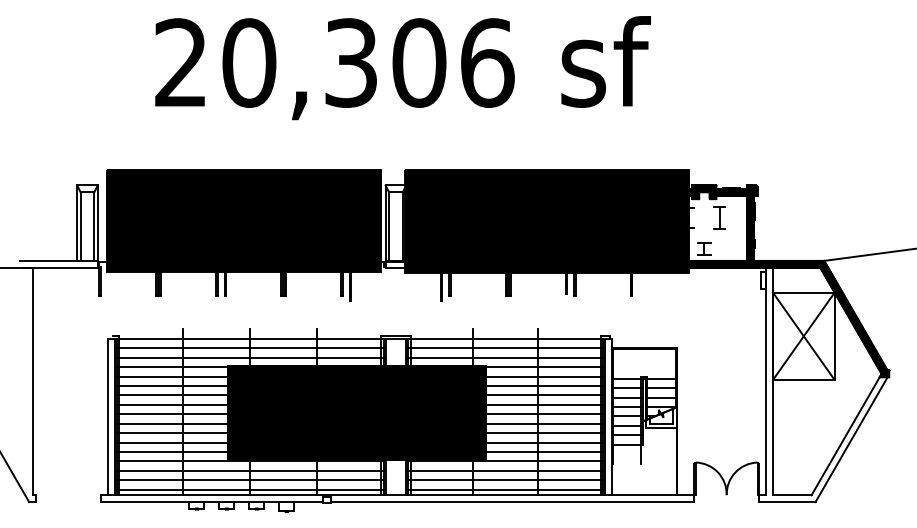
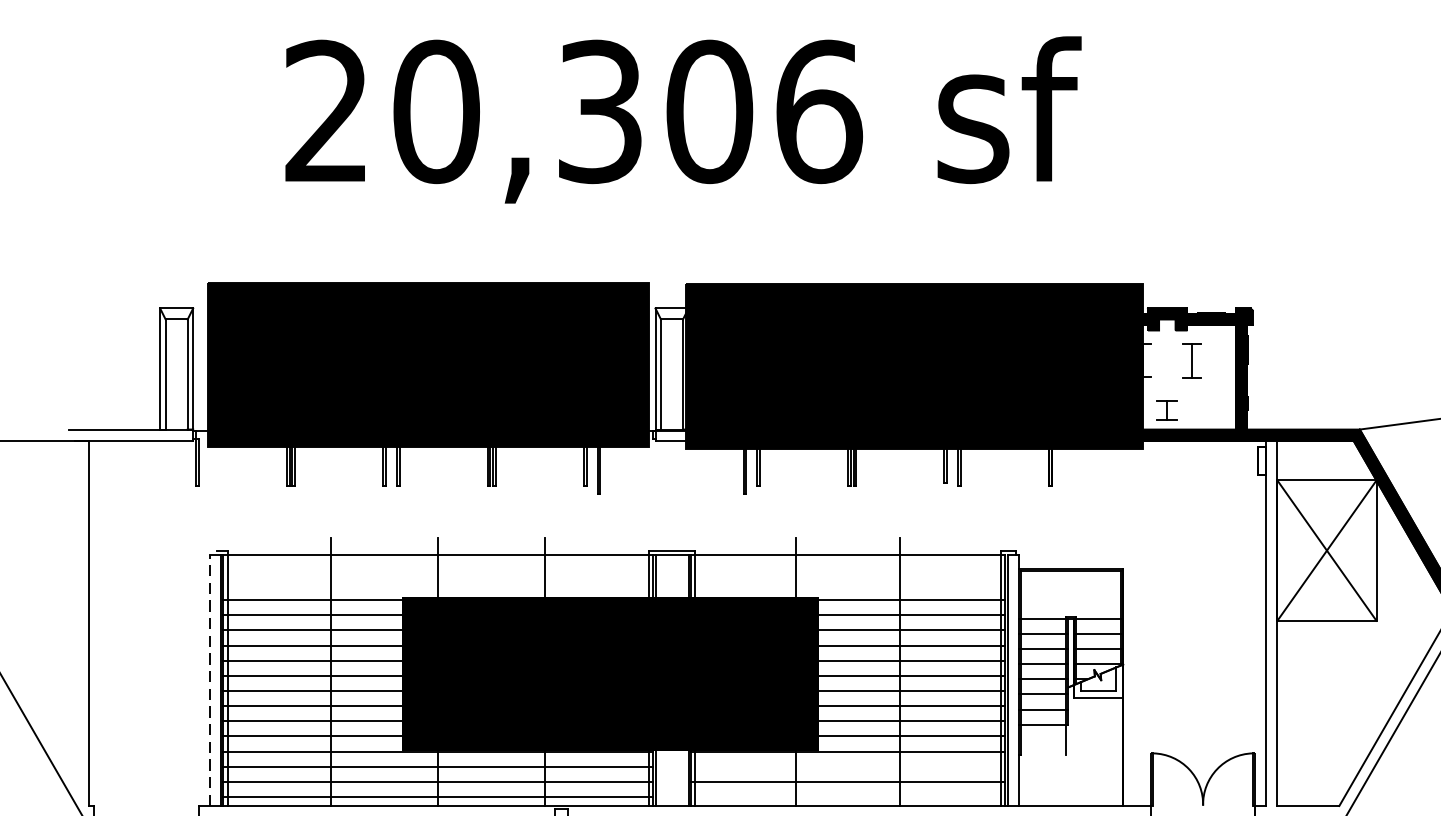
line: (249, 348) -> (436, 570), removed
line: (505, 348) -> (847, 570), removed
line: (249, 357) -> (436, 584), removed
line: (505, 357) -> (847, 584), removed
line: (108, 416) -> (210, 679), solid -> dashed
line: (505, 470) -> (847, 766), removed
line: (505, 489) -> (847, 796), removed

